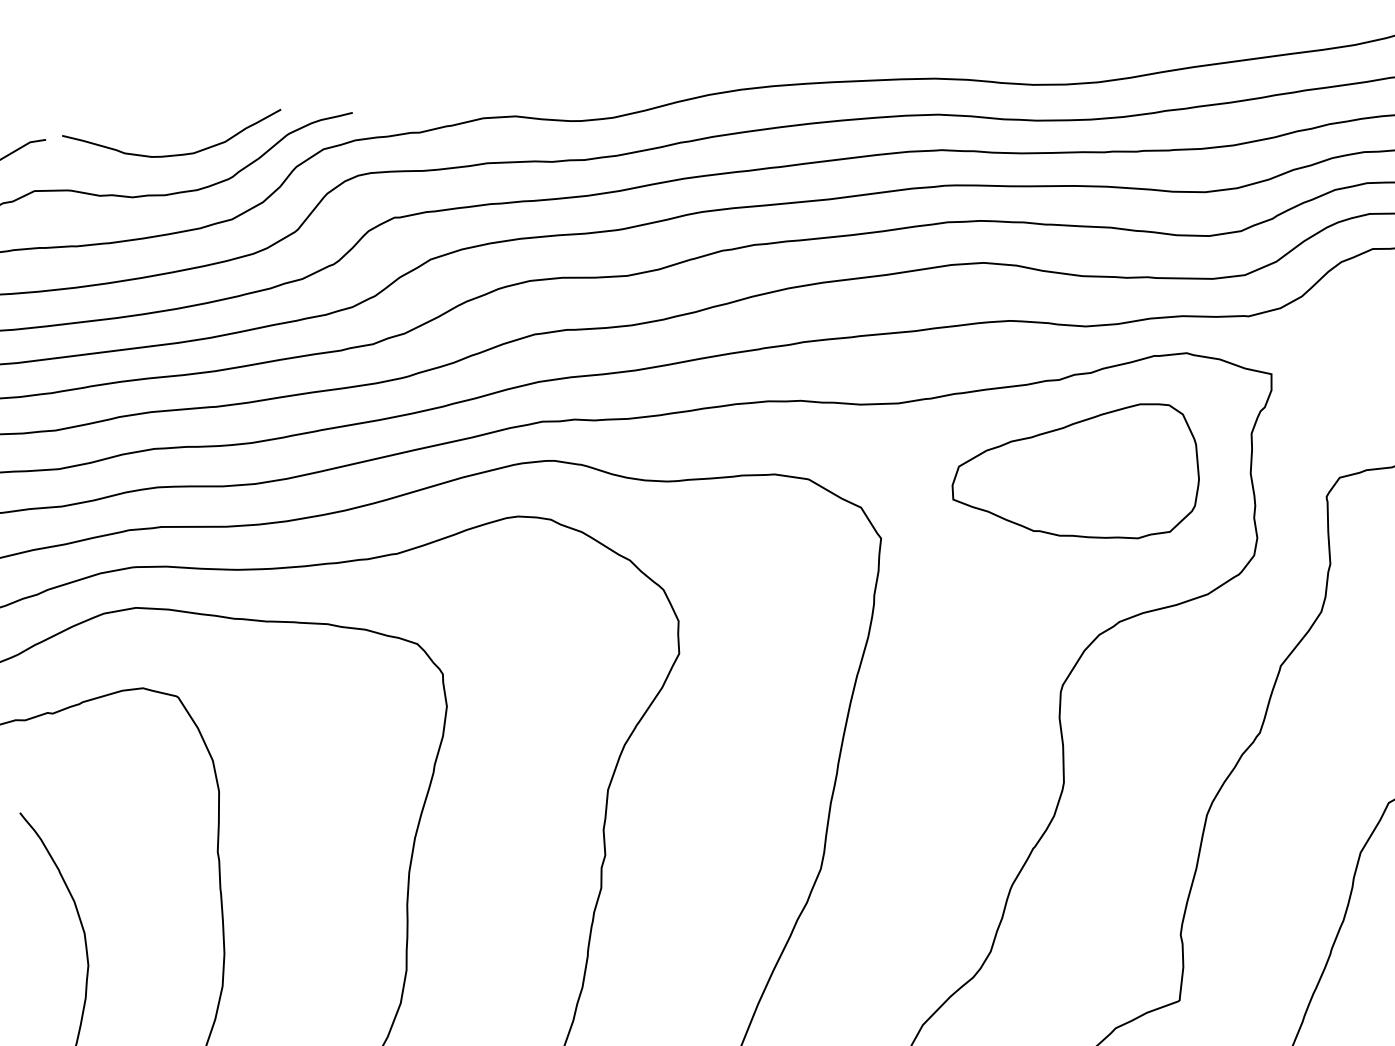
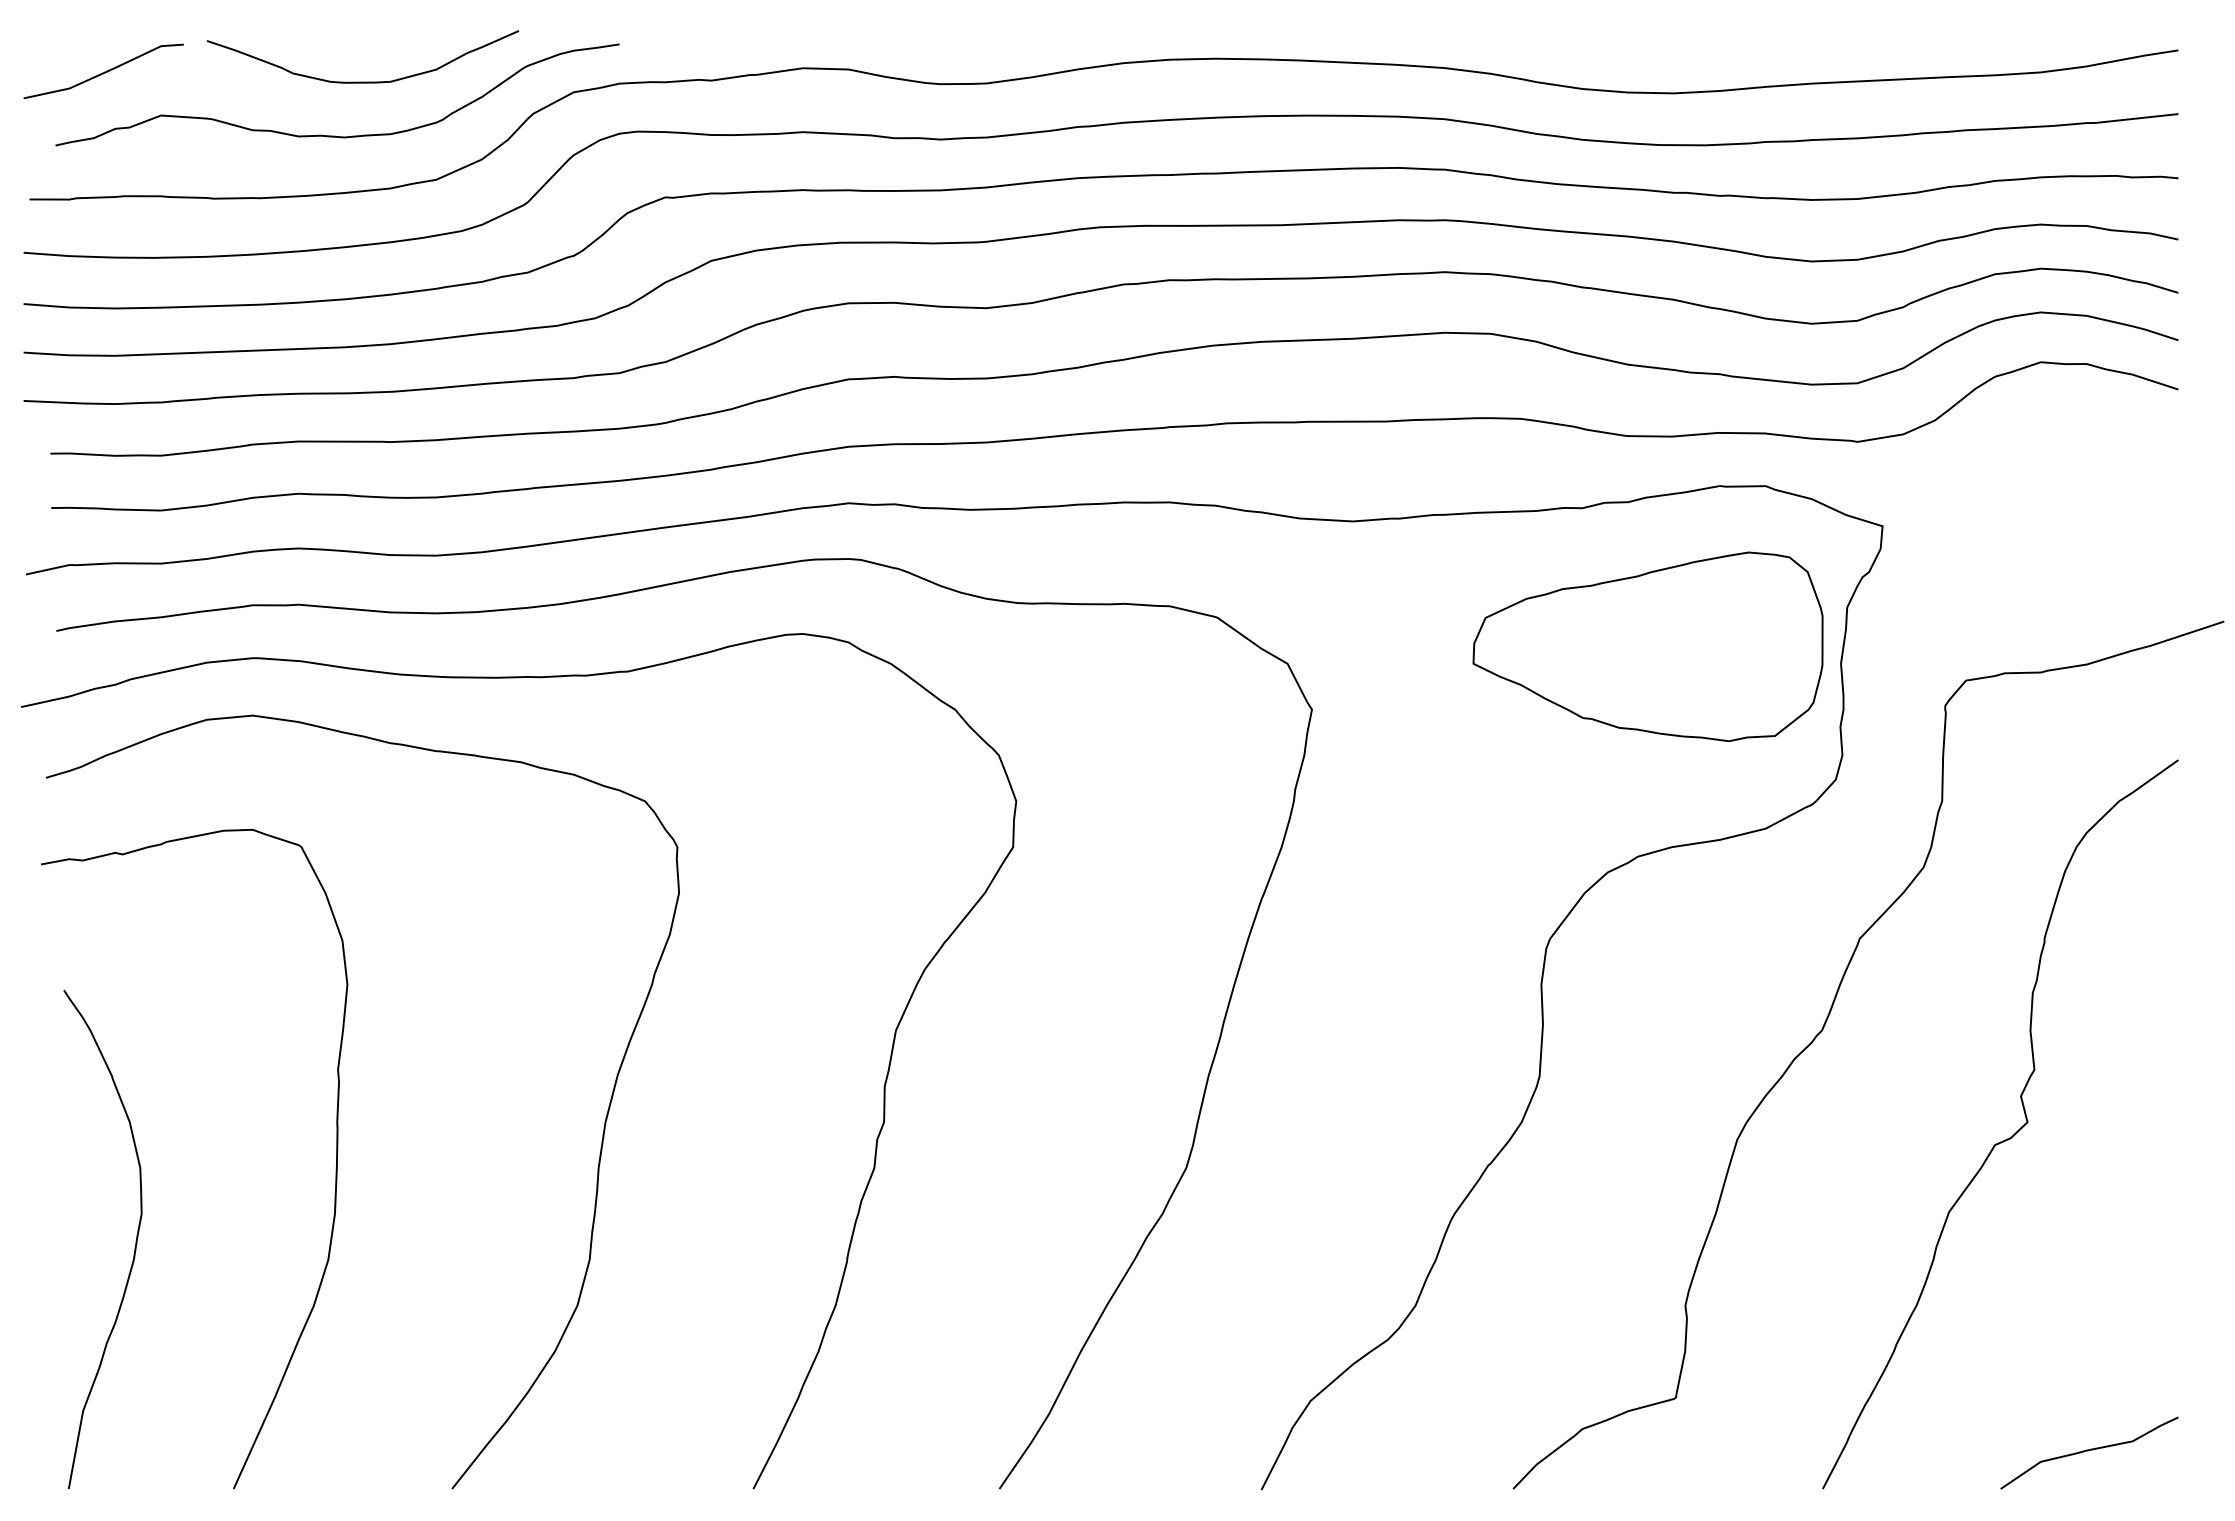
part: (1074, 476) -> (1647, 646), moved

